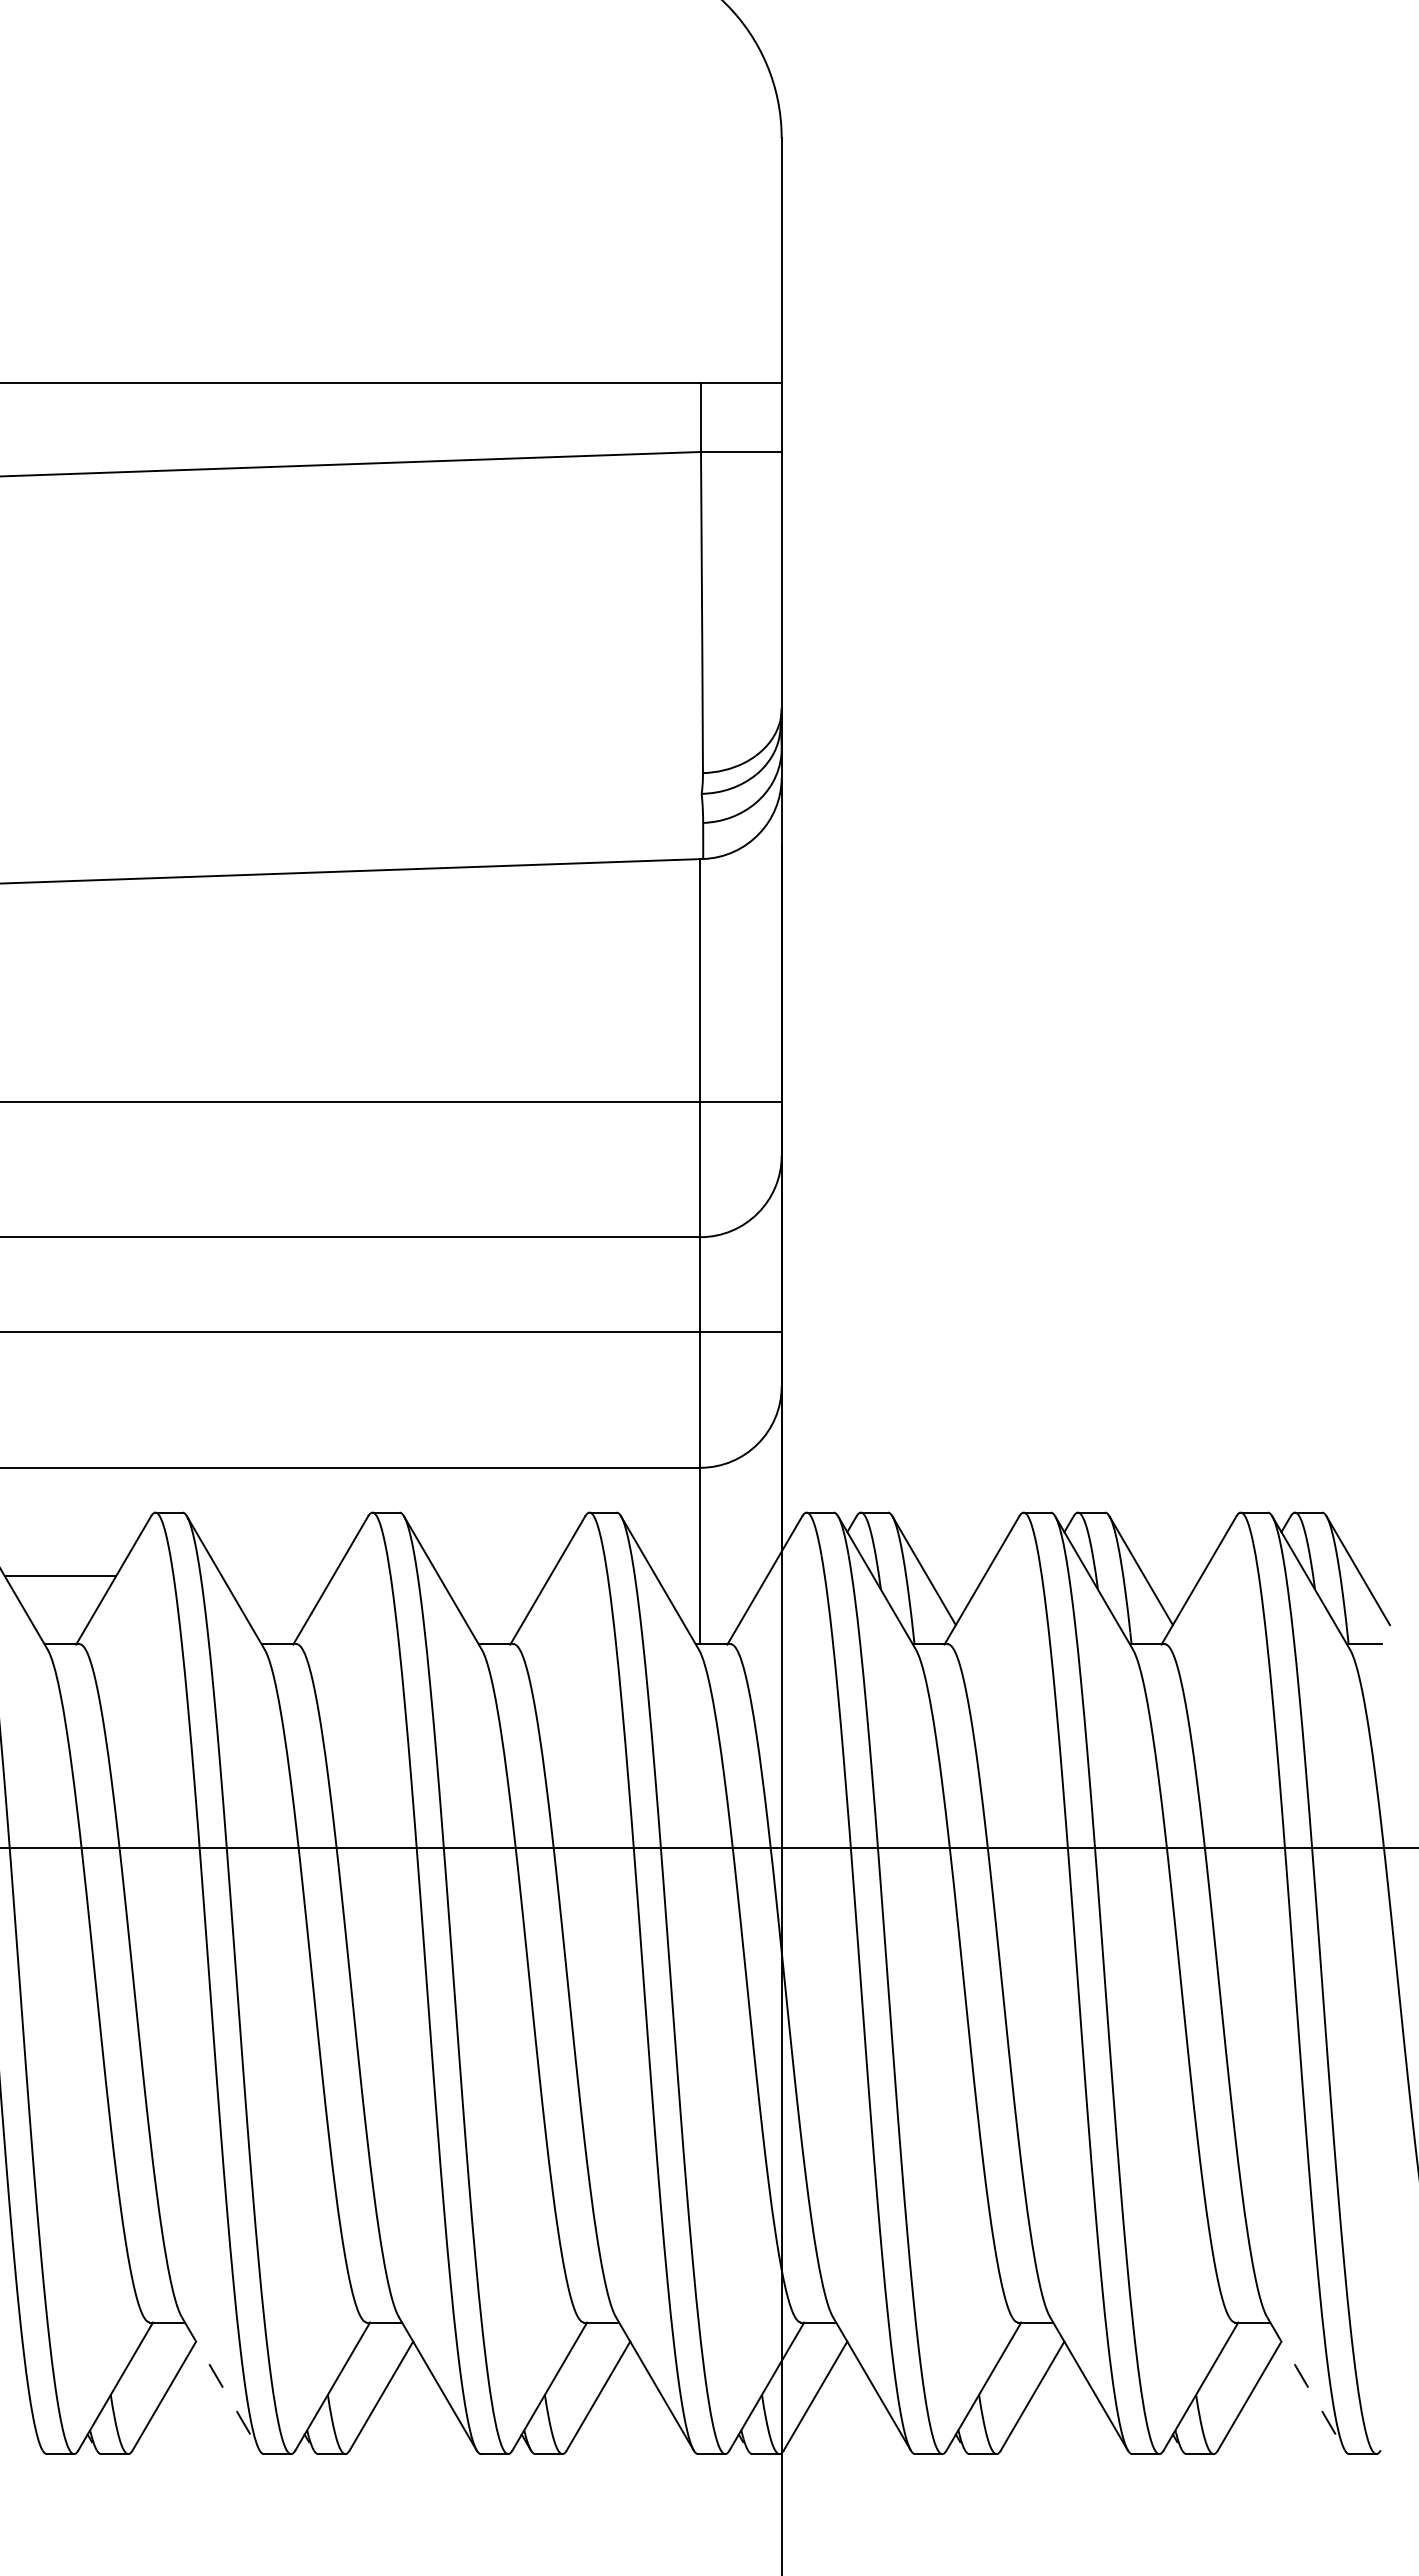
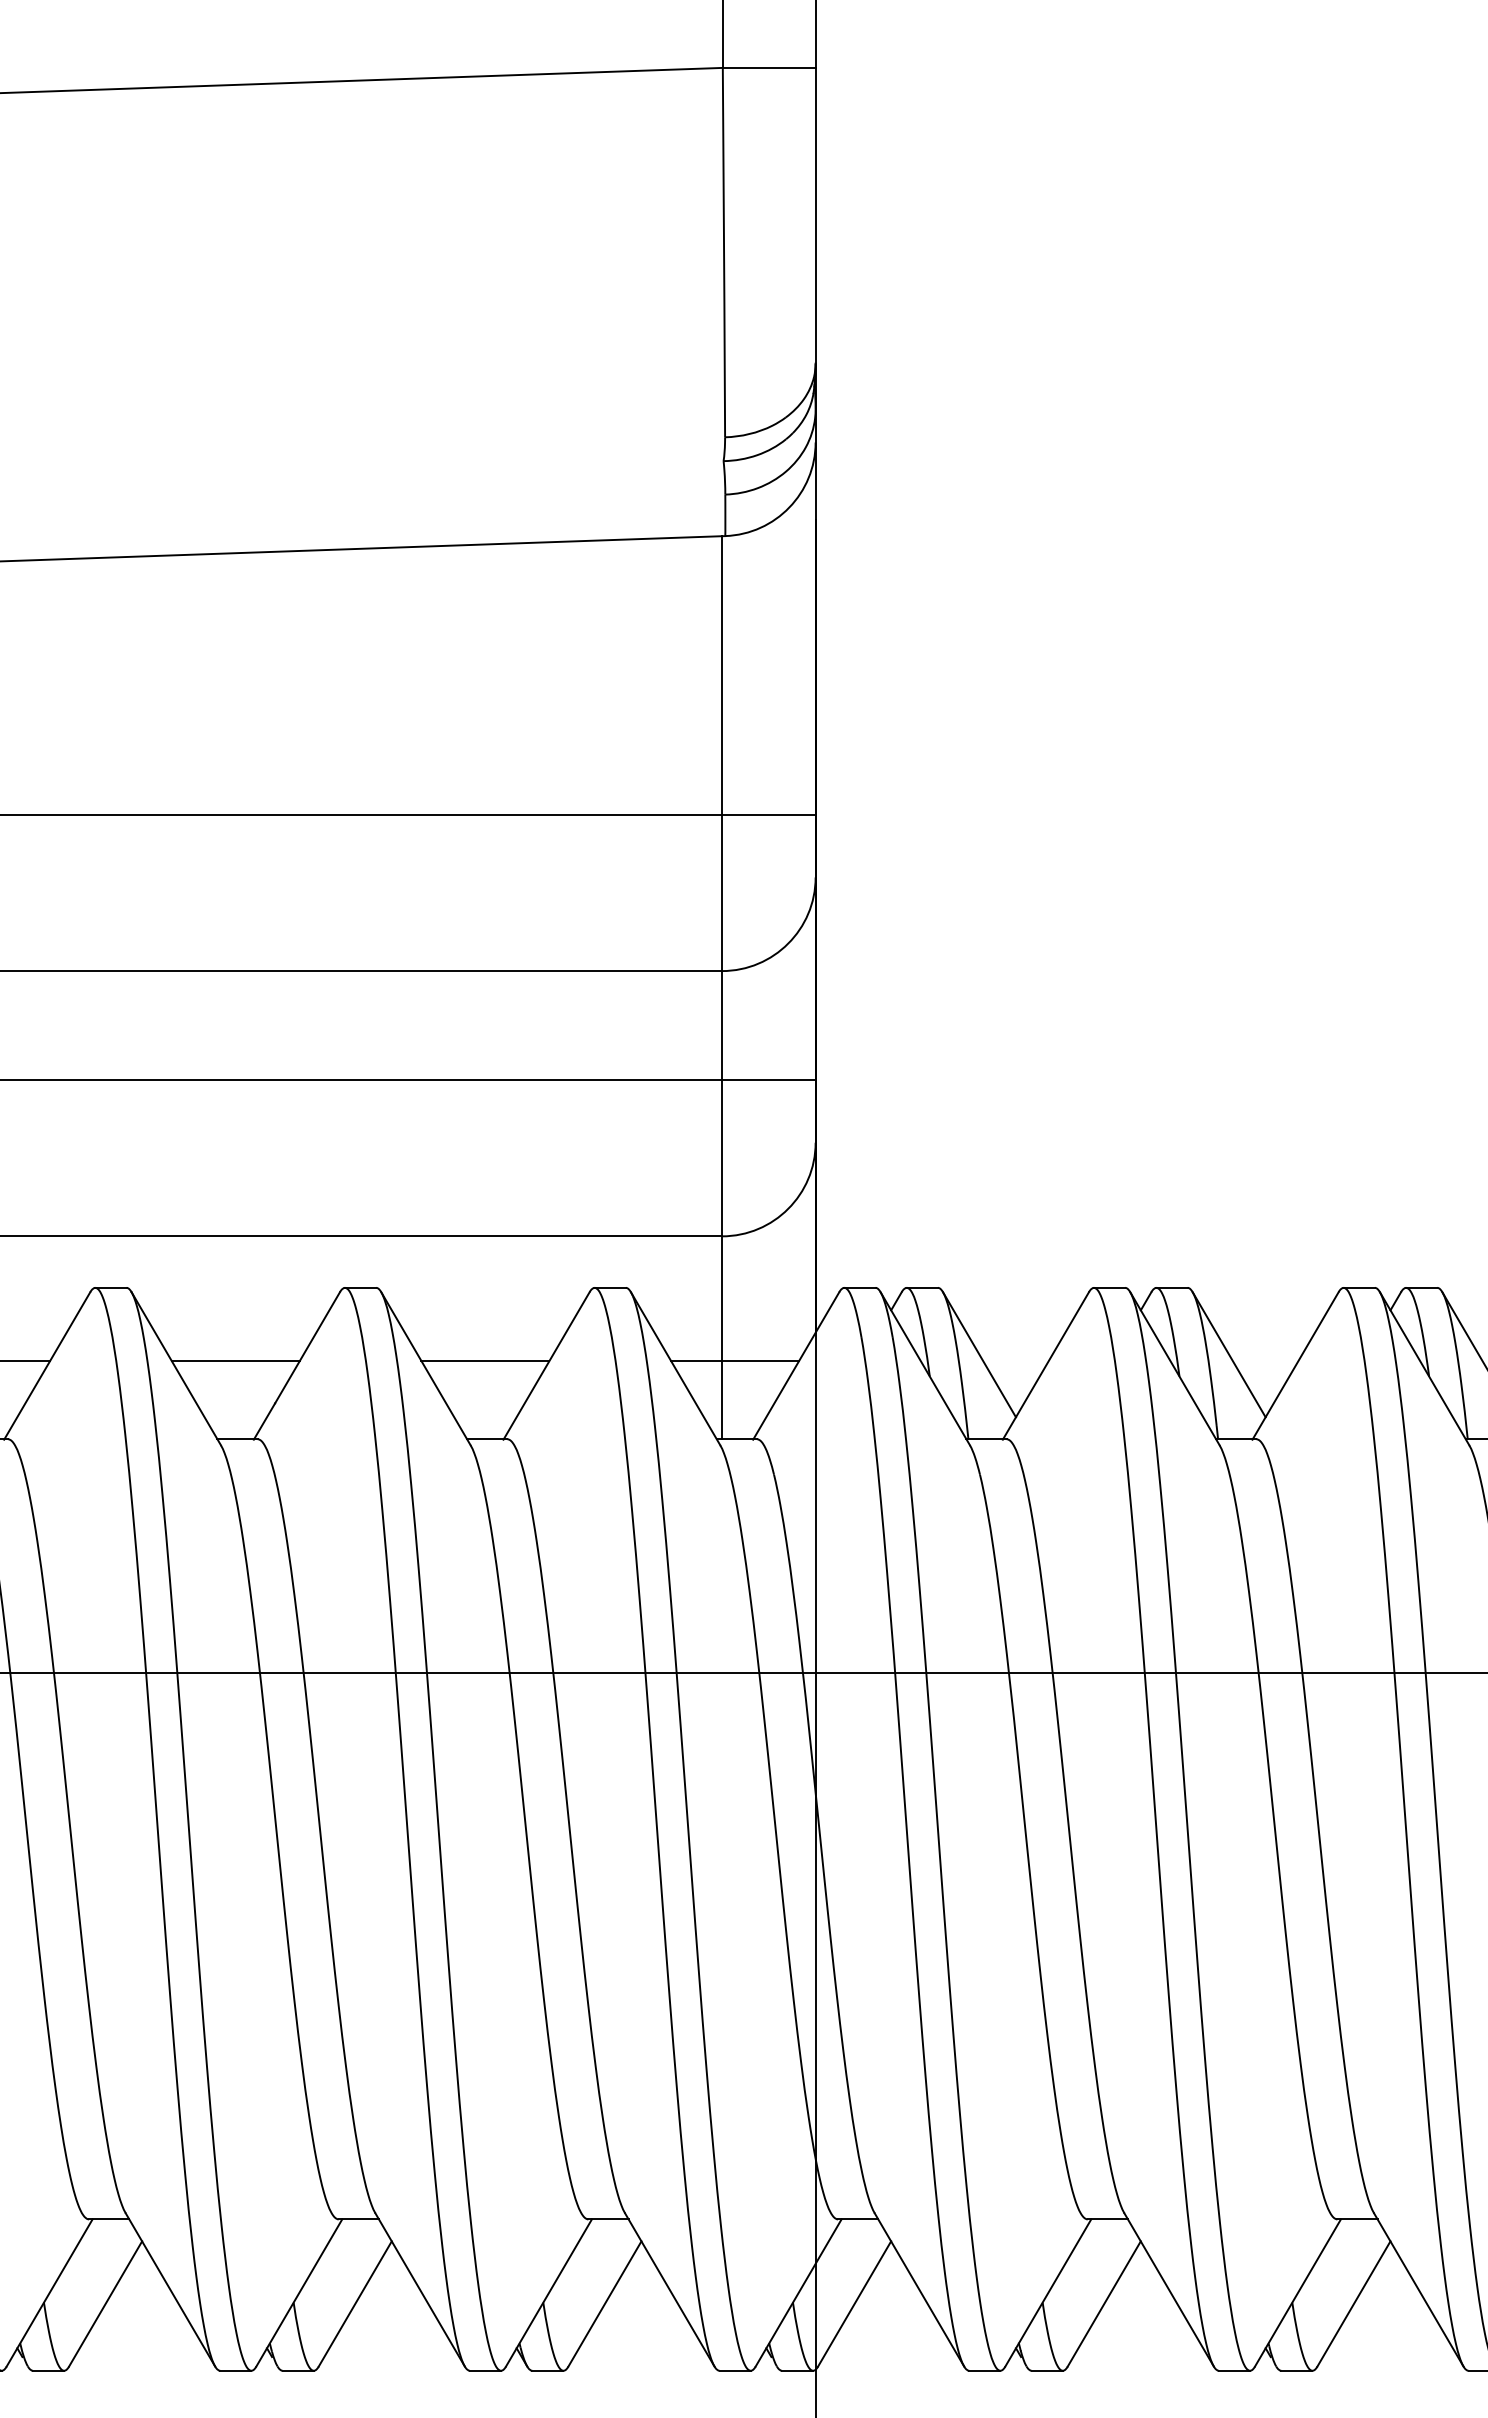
line: (277, 1576) -> (235, 1361), added
line: (494, 1576) -> (485, 1361), added
line: (711, 1576) -> (734, 1361), added
line: (221, 2384) -> (171, 2290), dashed -> solid
line: (1306, 2384) -> (1419, 2290), dashed -> solid

